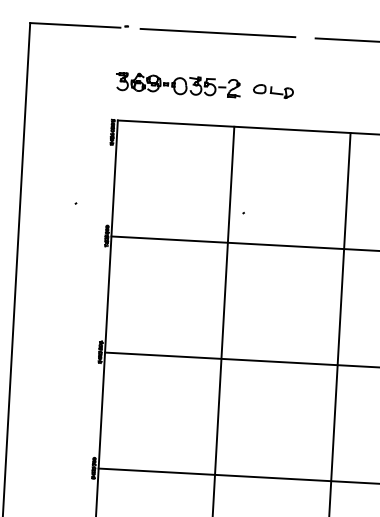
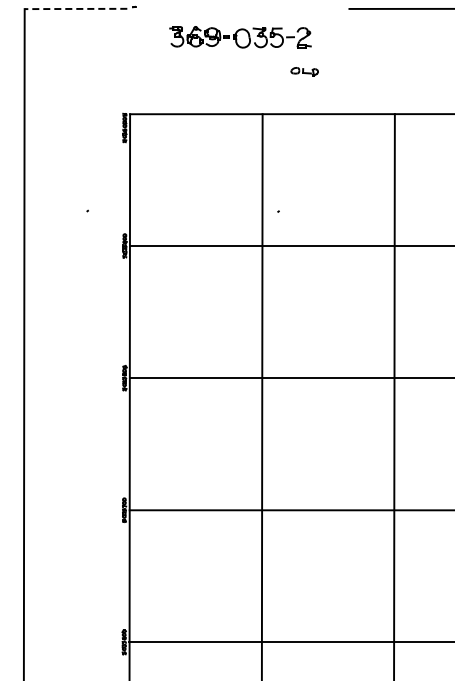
line: (74, 24) -> (75, 8), solid -> dashed
line: (218, 32) -> (238, 8), removed
part: (178, 85) -> (240, 37), moved
part: (273, 91) -> (304, 71), size x0.6

